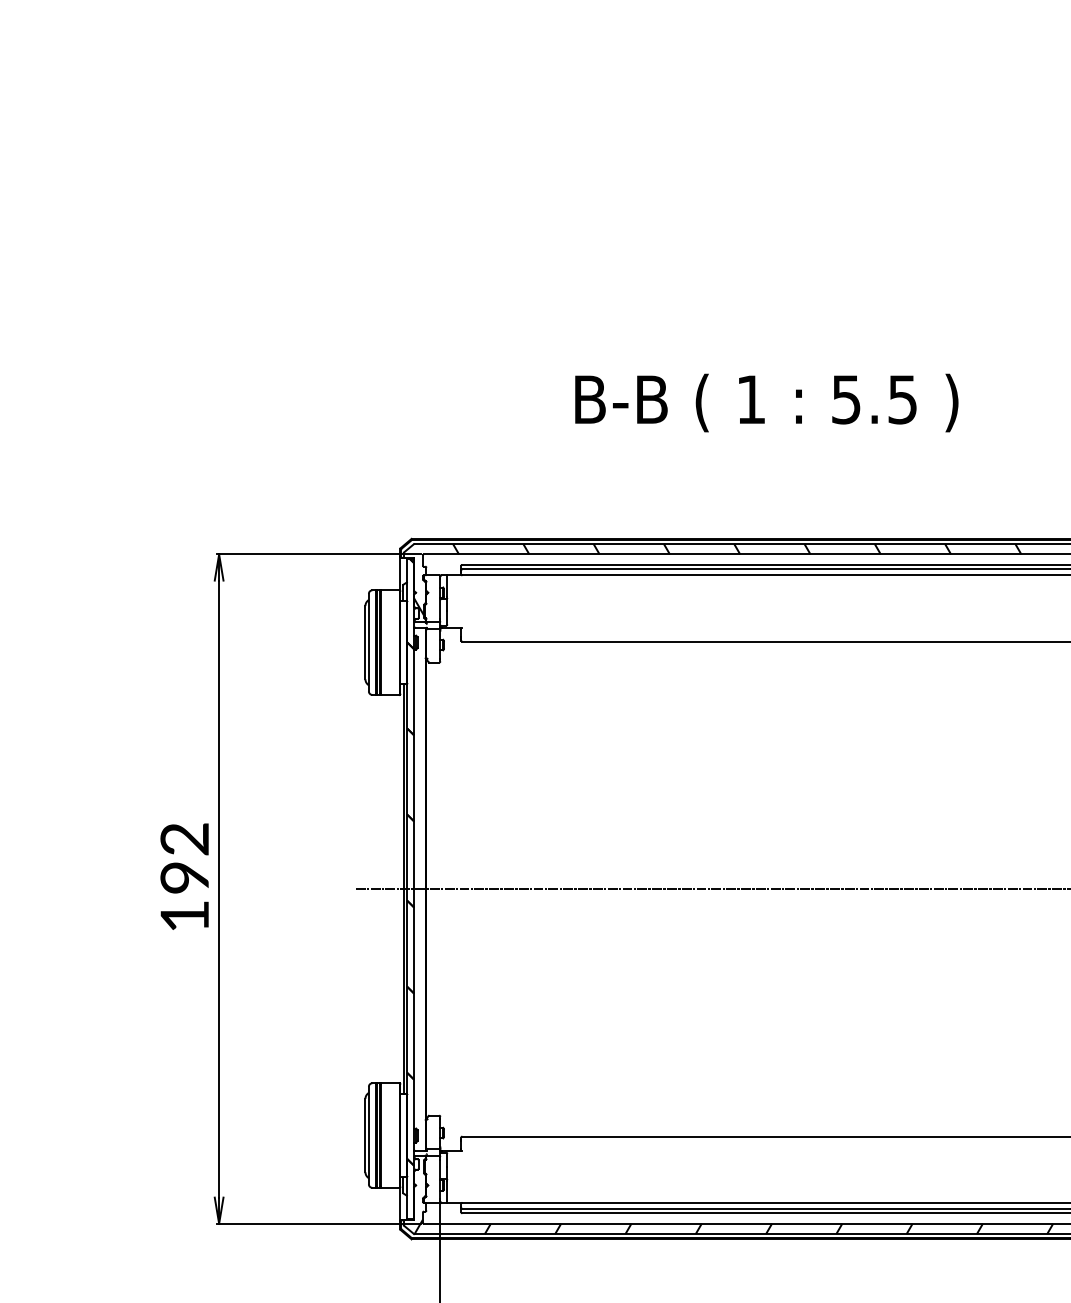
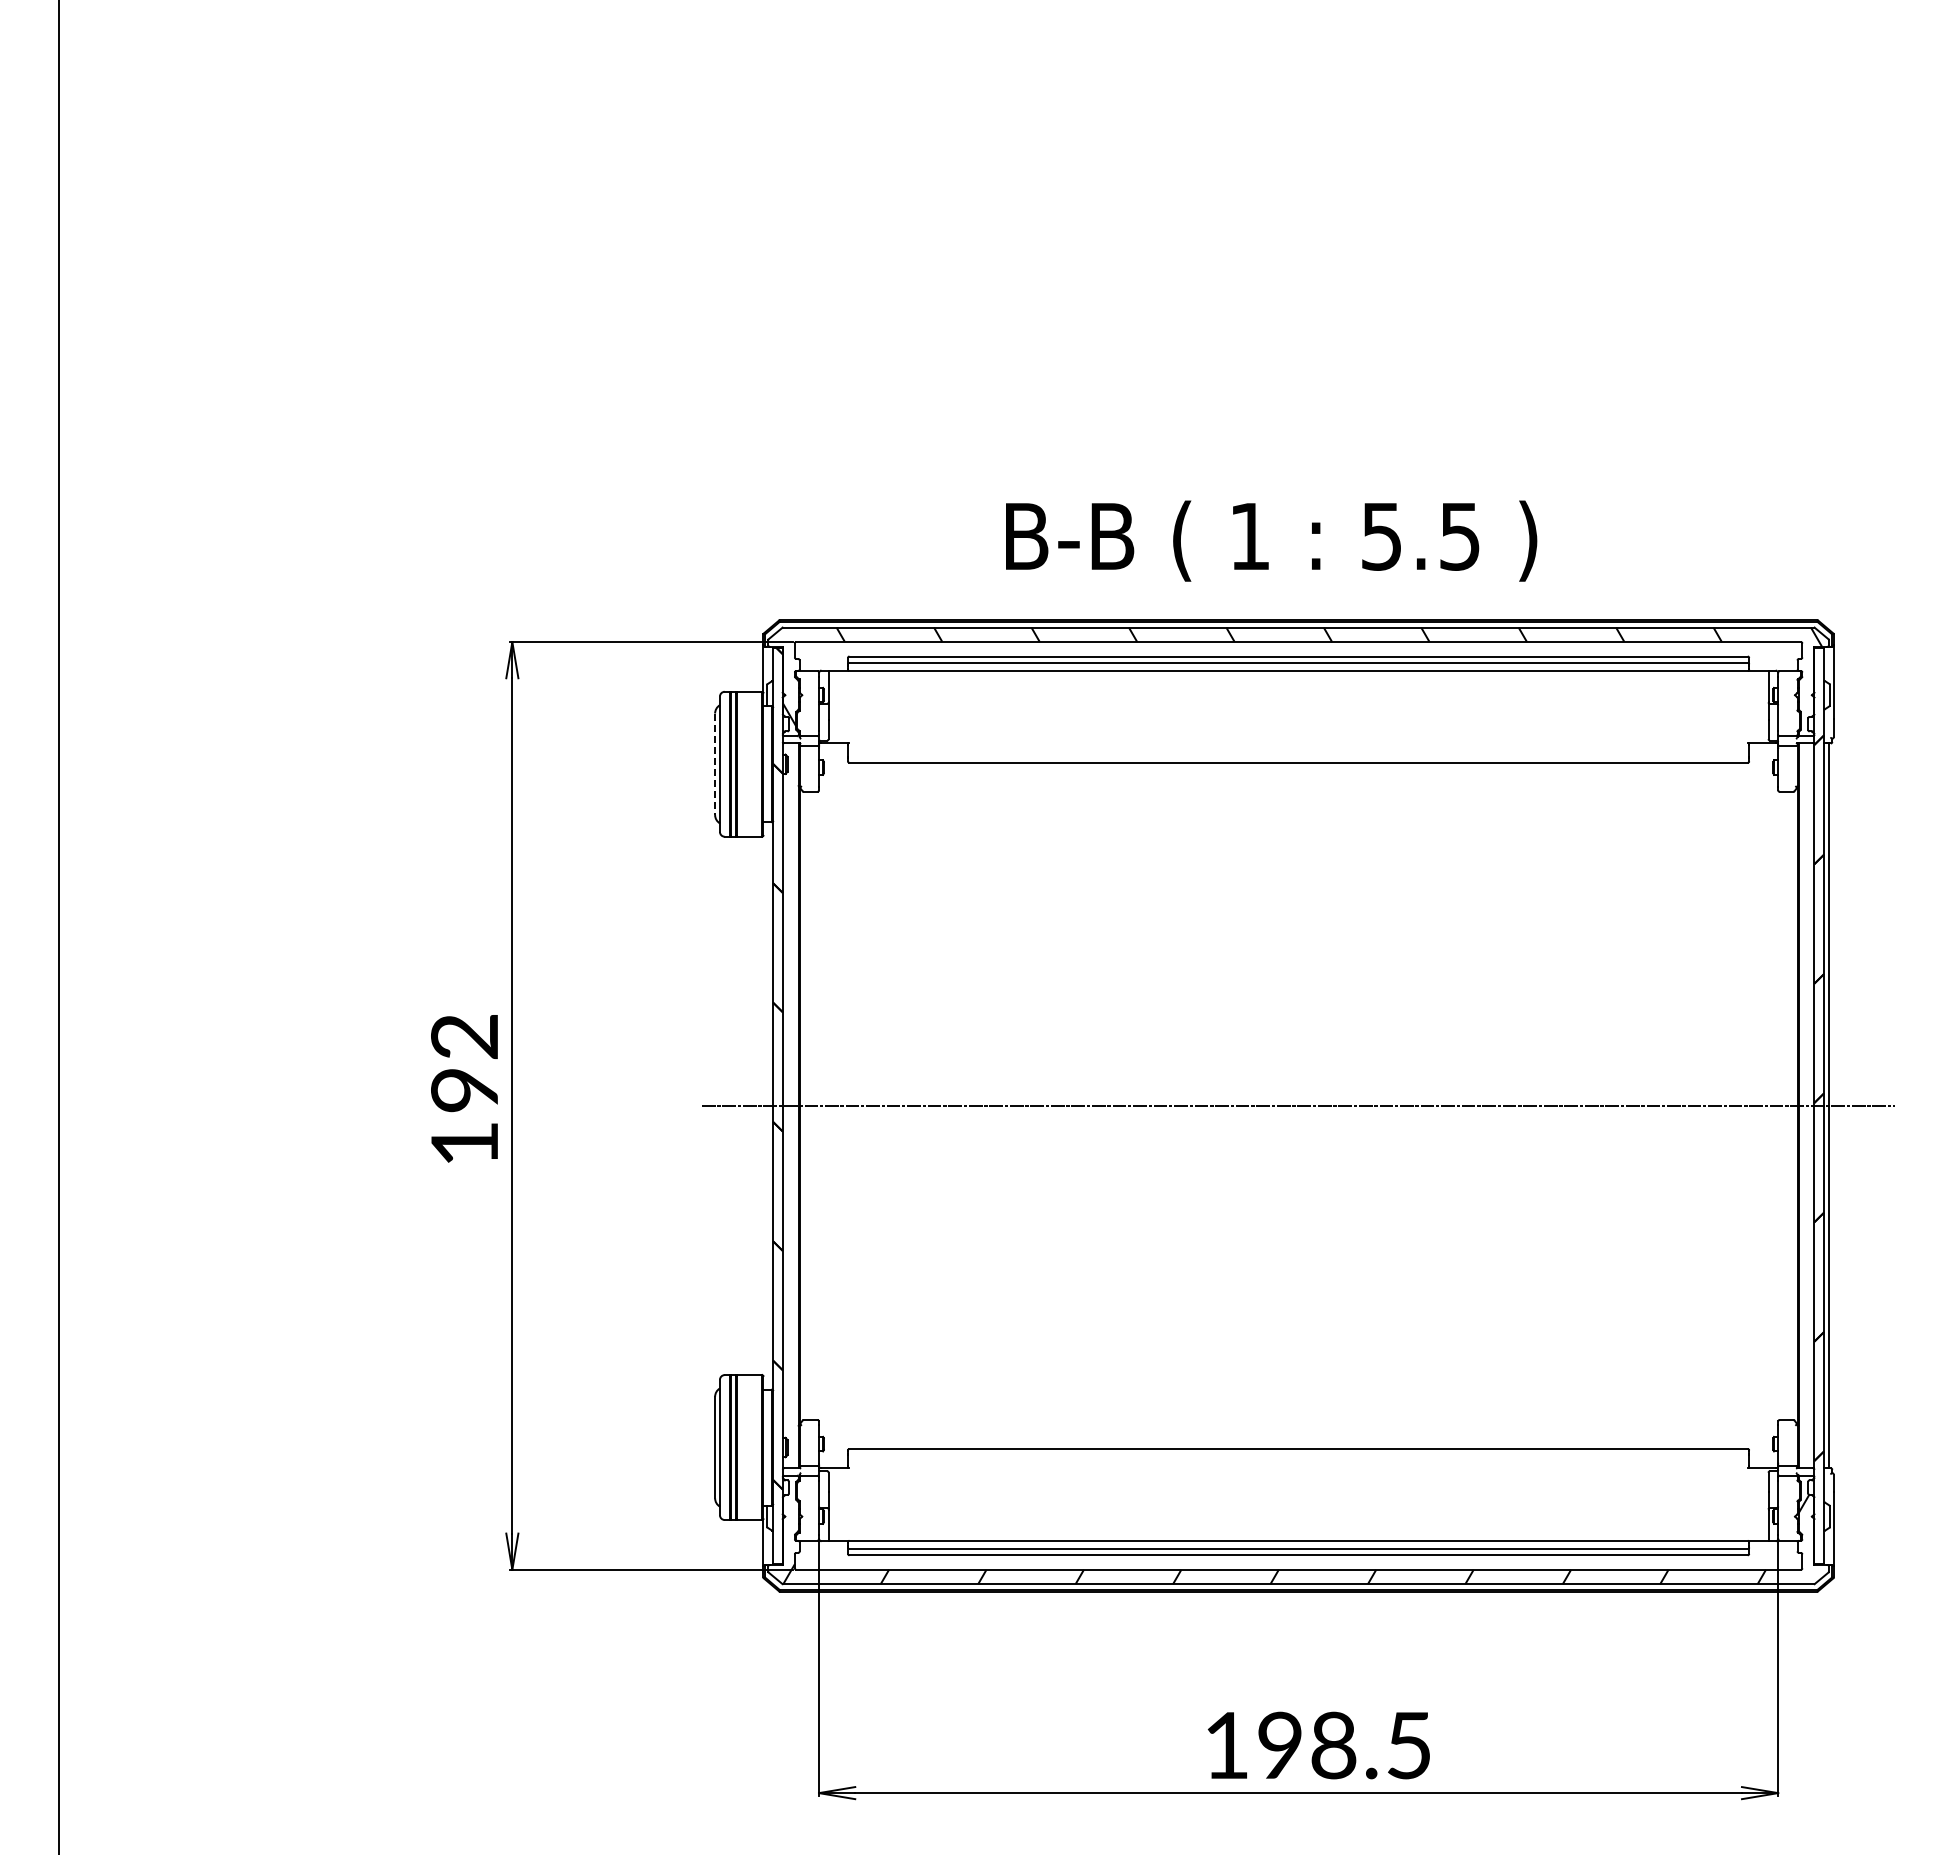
text: (766, 402) -> (1271, 540), moved
line: (365, 642) -> (715, 764), solid -> dashed
line: (403, 888) -> (768, 1105), removed

